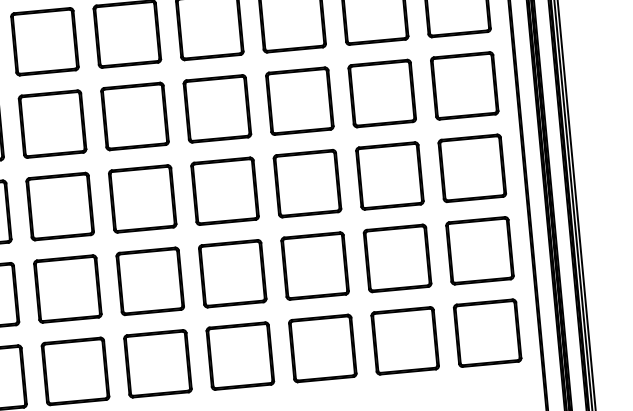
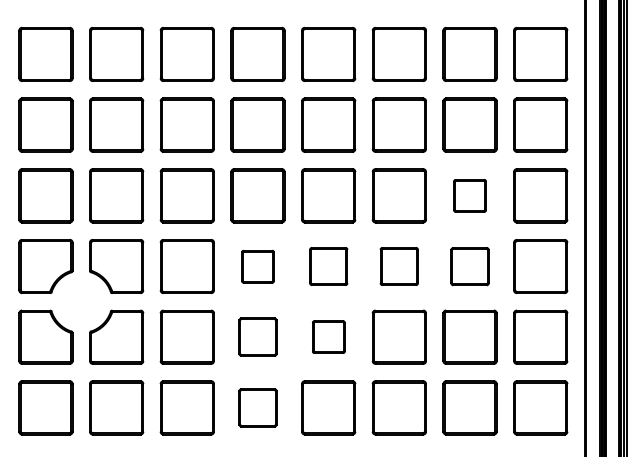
part: (381, 93) -> (469, 195), size x0.6
part: (389, 176) -> (469, 266), size x0.7
part: (306, 183) -> (398, 266), size x0.7
part: (224, 191) -> (328, 266), size x0.7
part: (142, 198) -> (257, 266), size x0.6
part: (232, 272) -> (328, 336), size x0.6
part: (149, 280) -> (257, 336), size x0.7
part: (157, 363) -> (257, 407), size x0.7

